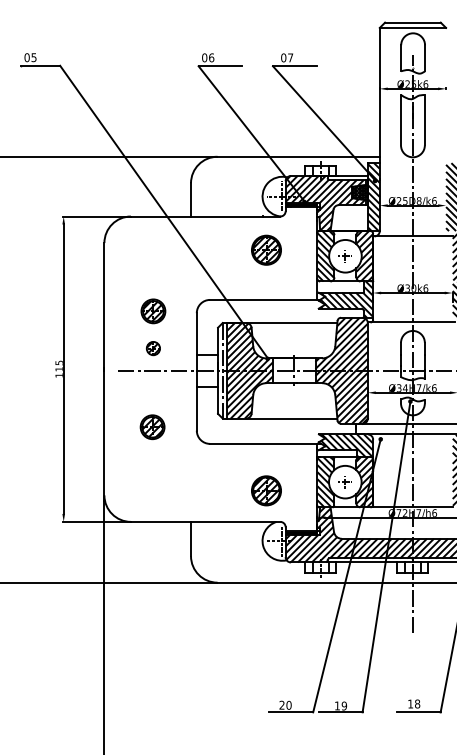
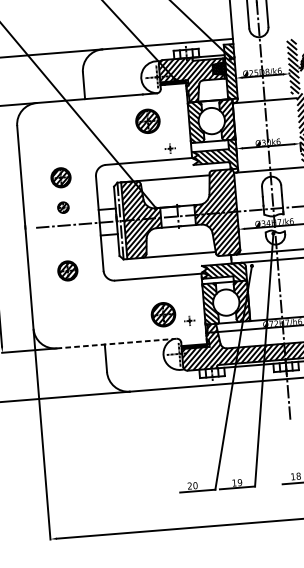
part: (344, 256) -> (169, 148), moved
part: (344, 482) -> (189, 321), moved
line: (205, 521) -> (116, 343), solid -> dashed

